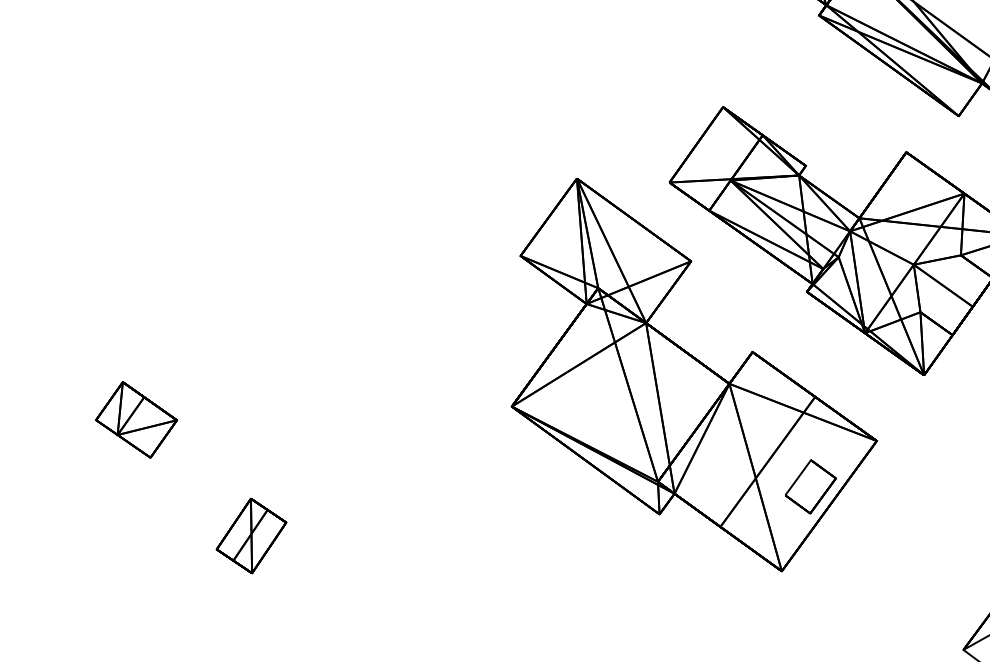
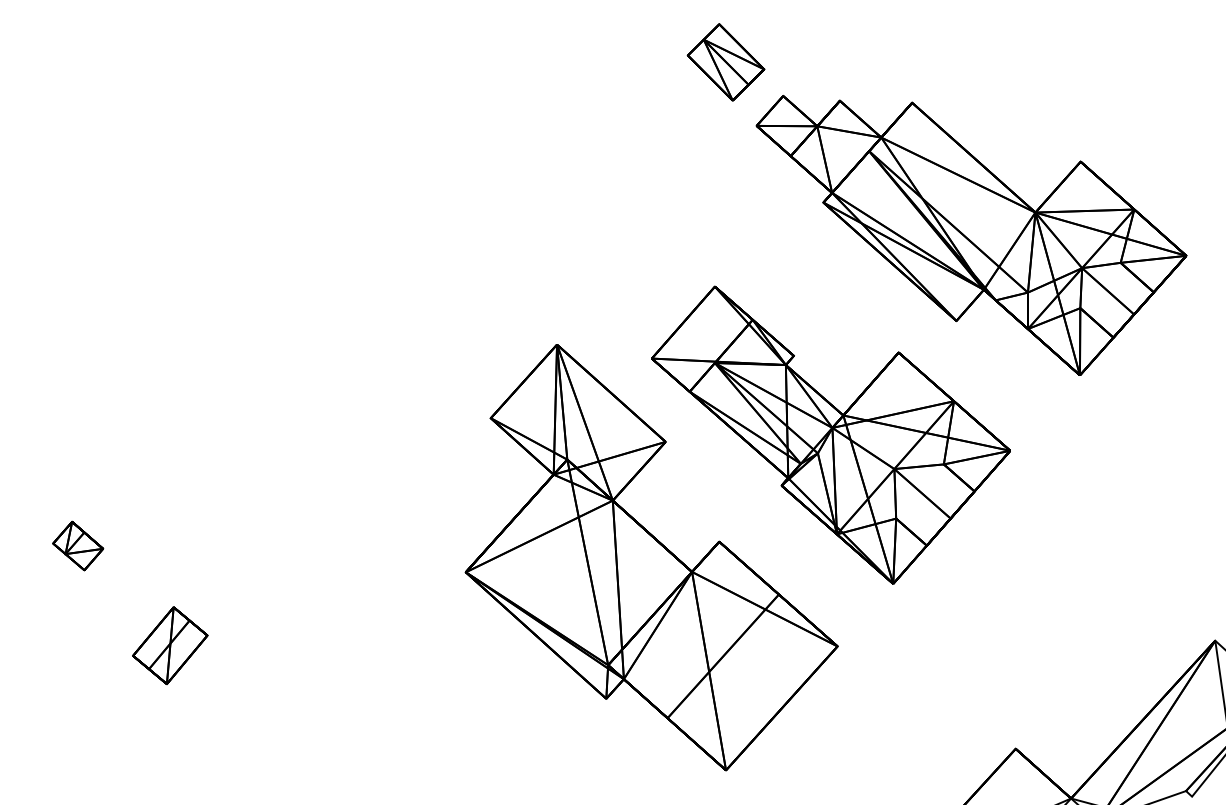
part: (135, 419) -> (77, 545), size x0.6
part: (810, 486) -> (764, 686), removed
part: (251, 535) -> (170, 645), moved

